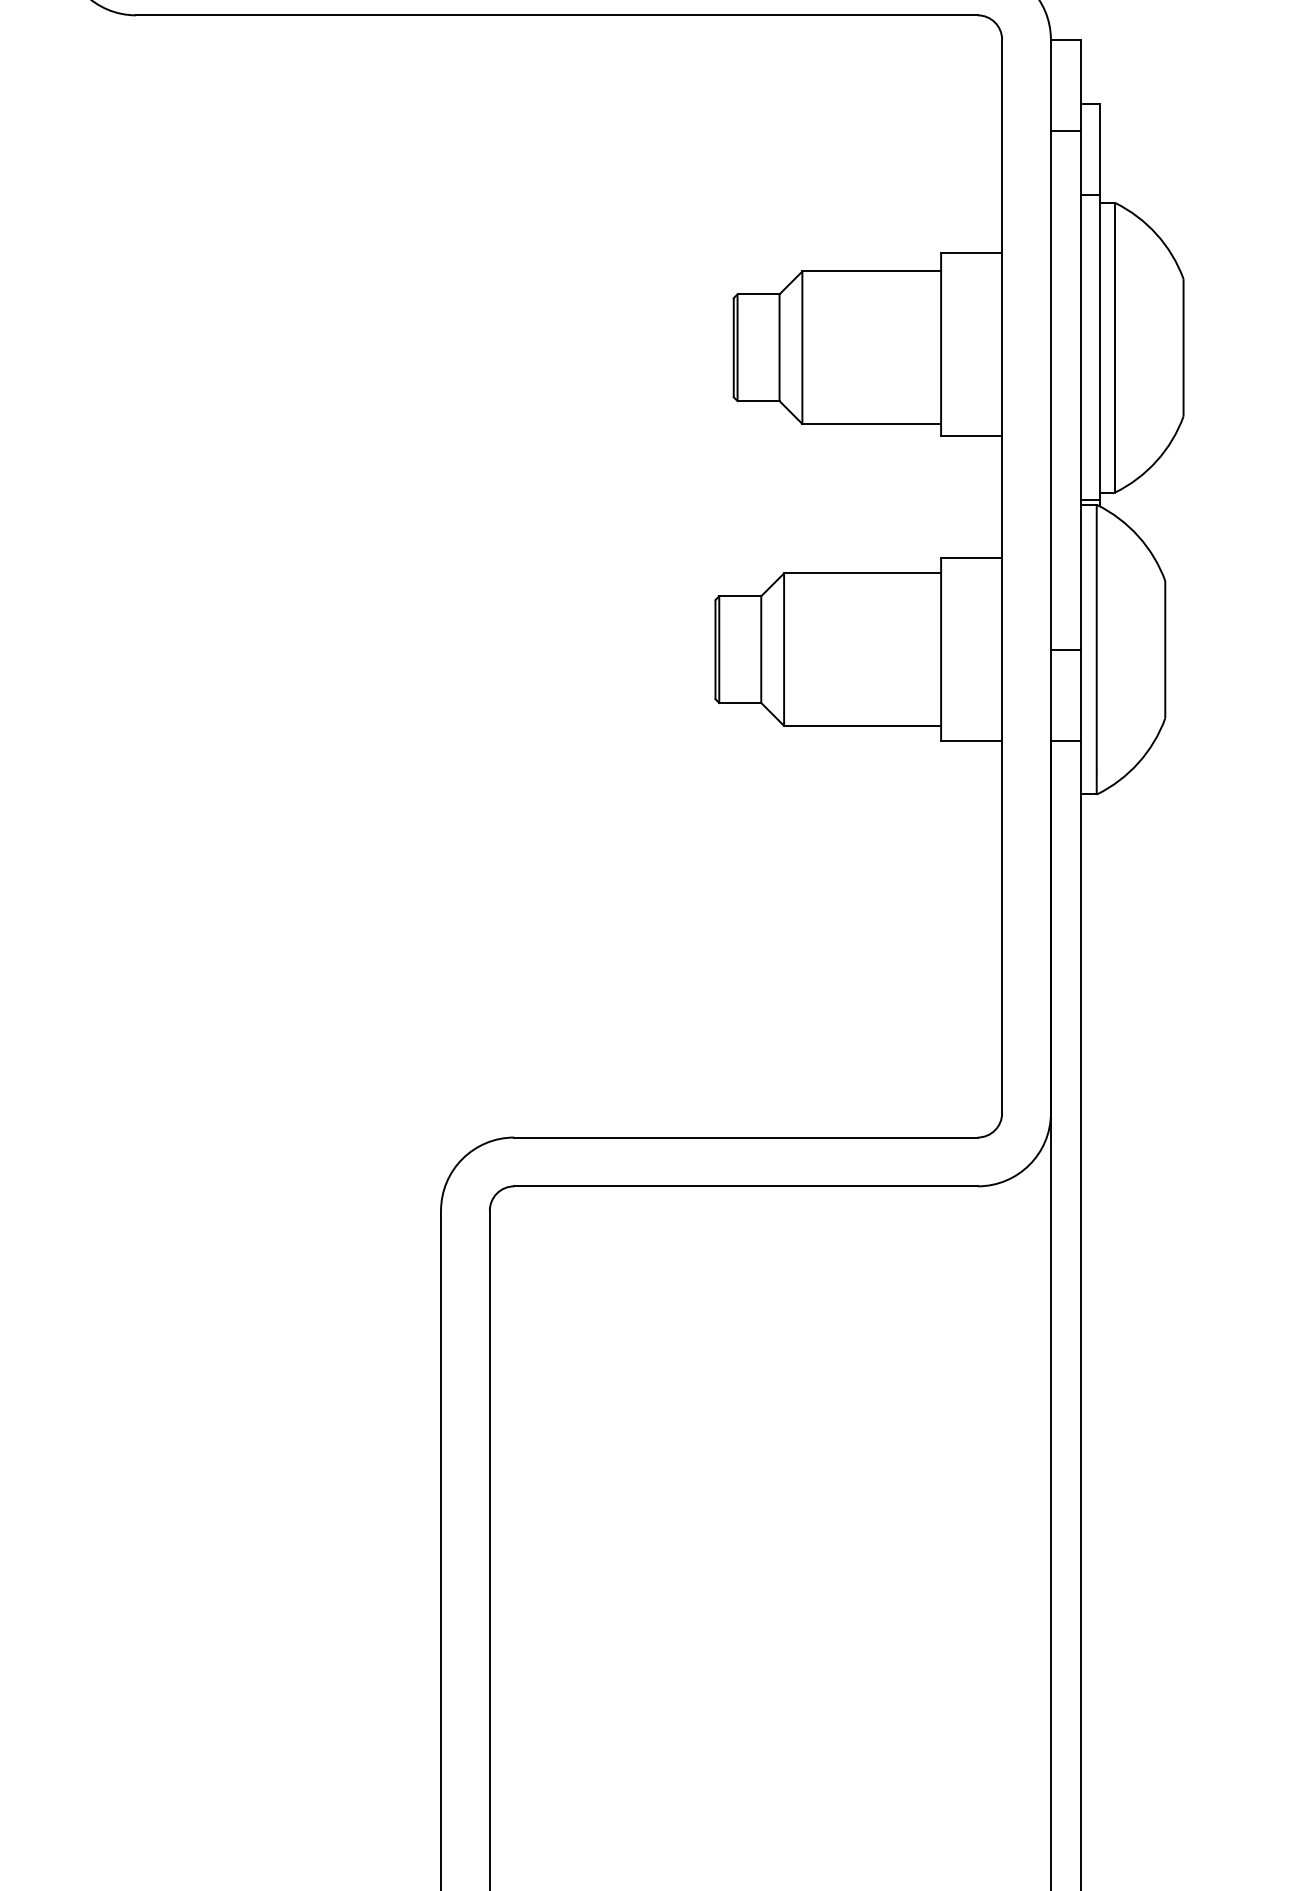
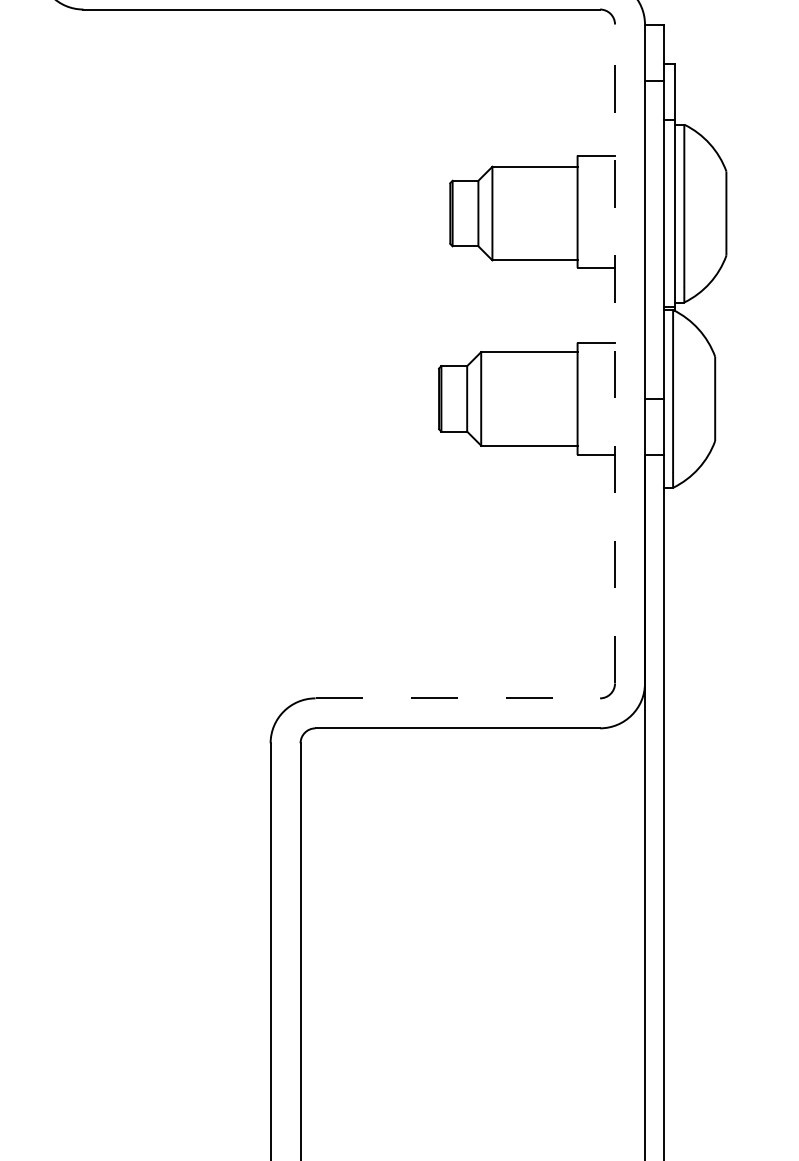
line: (1002, 575) -> (615, 353), solid -> dashed
line: (747, 1137) -> (458, 698), solid -> dashed

